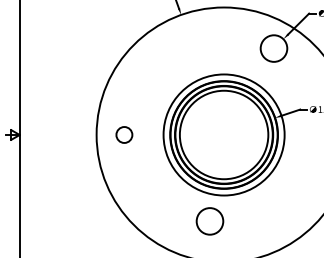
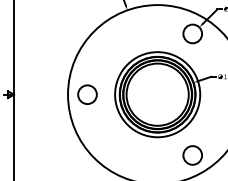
circle: (124, 134) -> (87, 94), size x1.67
circle: (209, 221) -> (192, 155), moved

